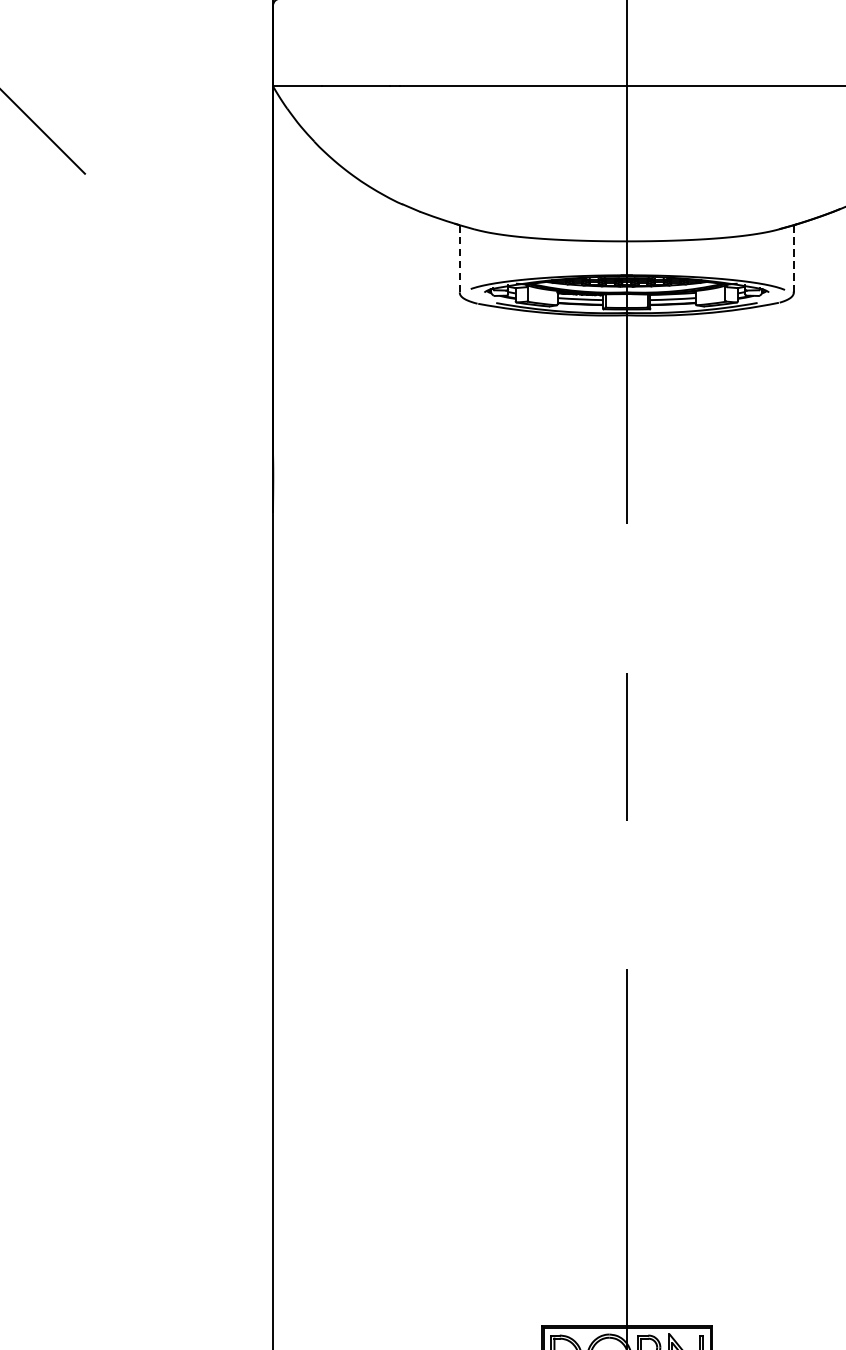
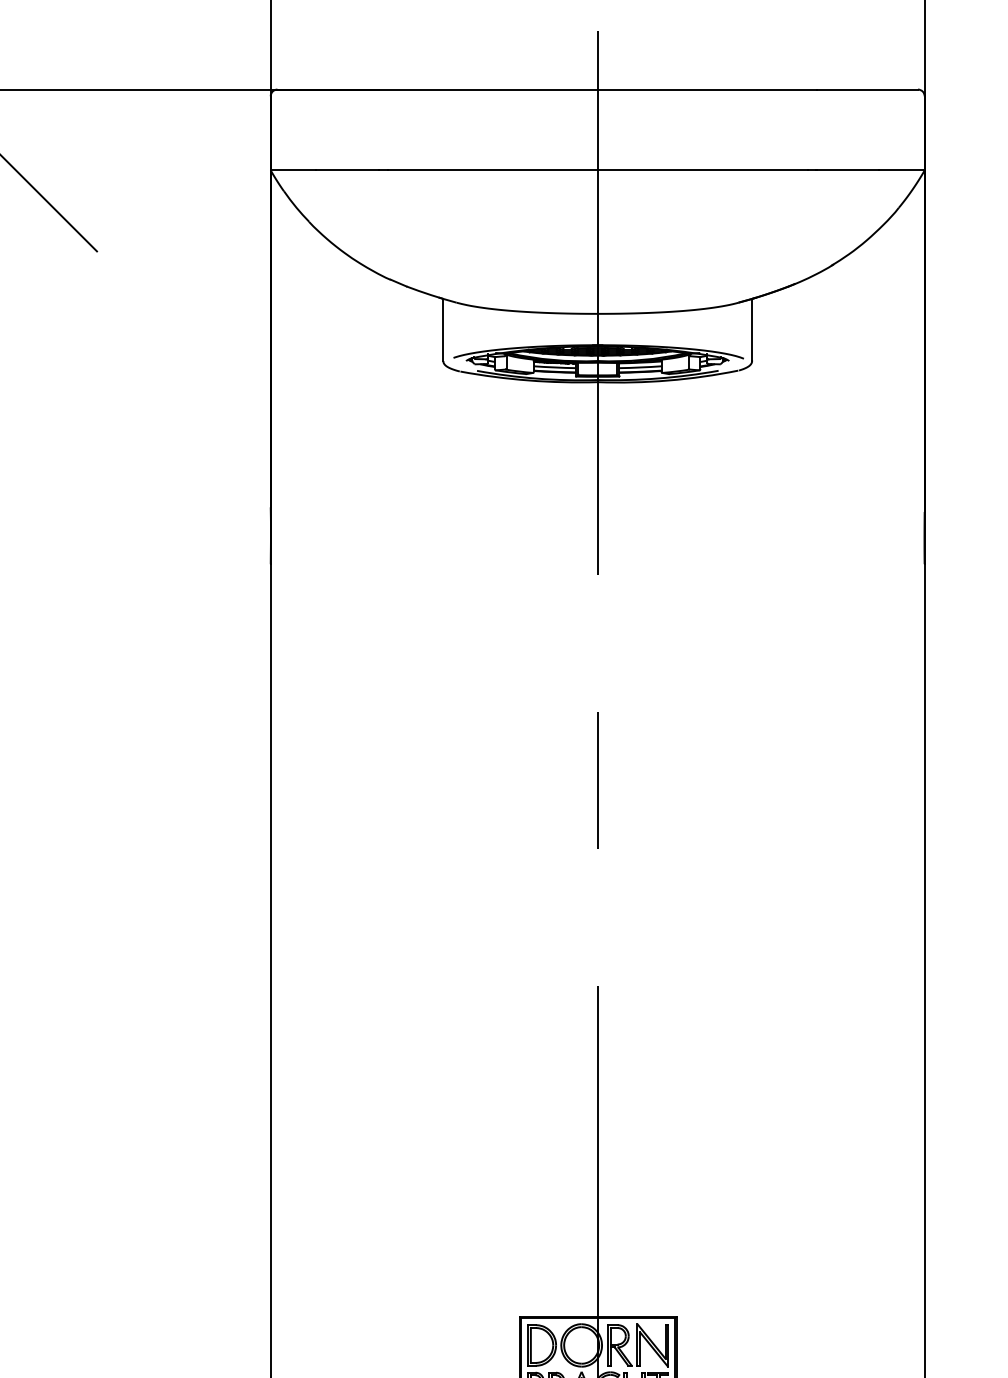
line: (794, 258) -> (752, 329), dashed -> solid
line: (459, 259) -> (443, 330), dashed -> solid

